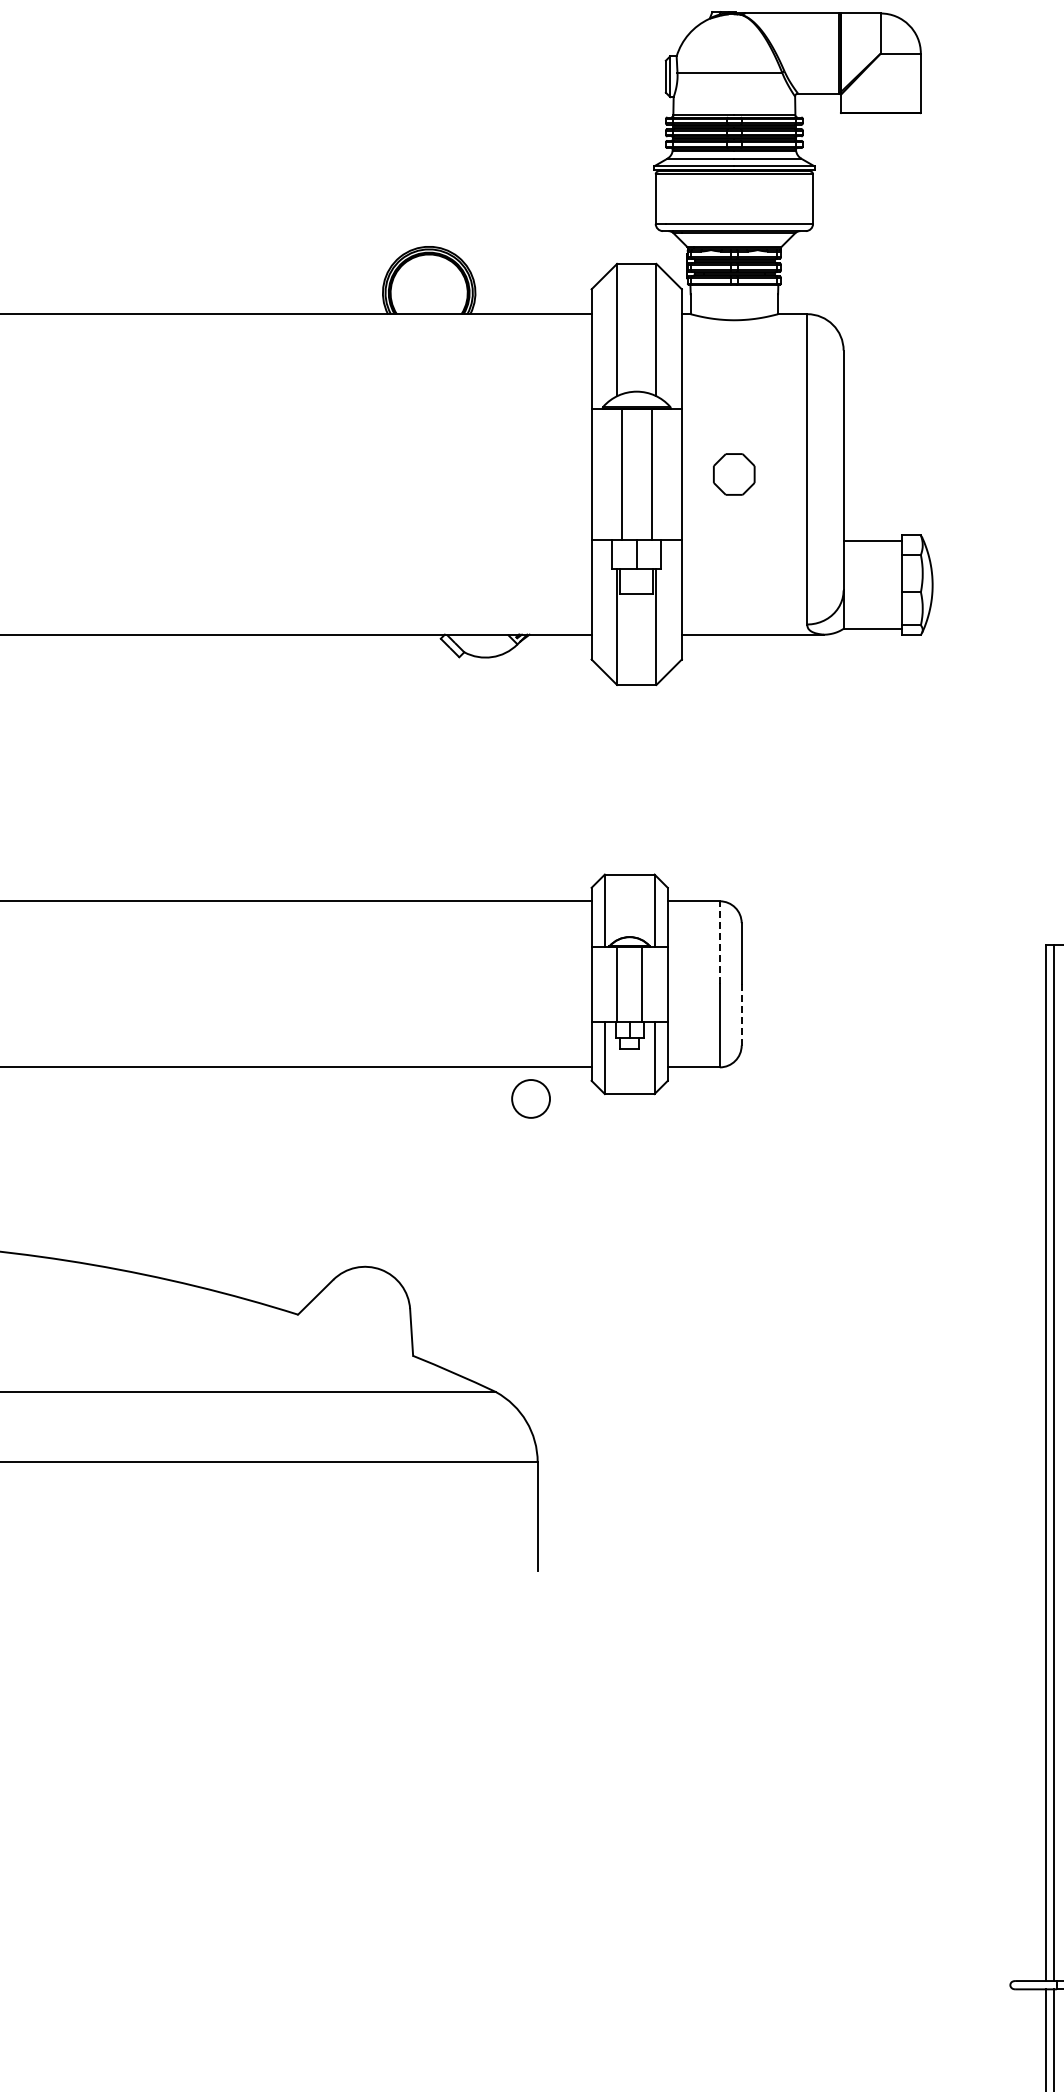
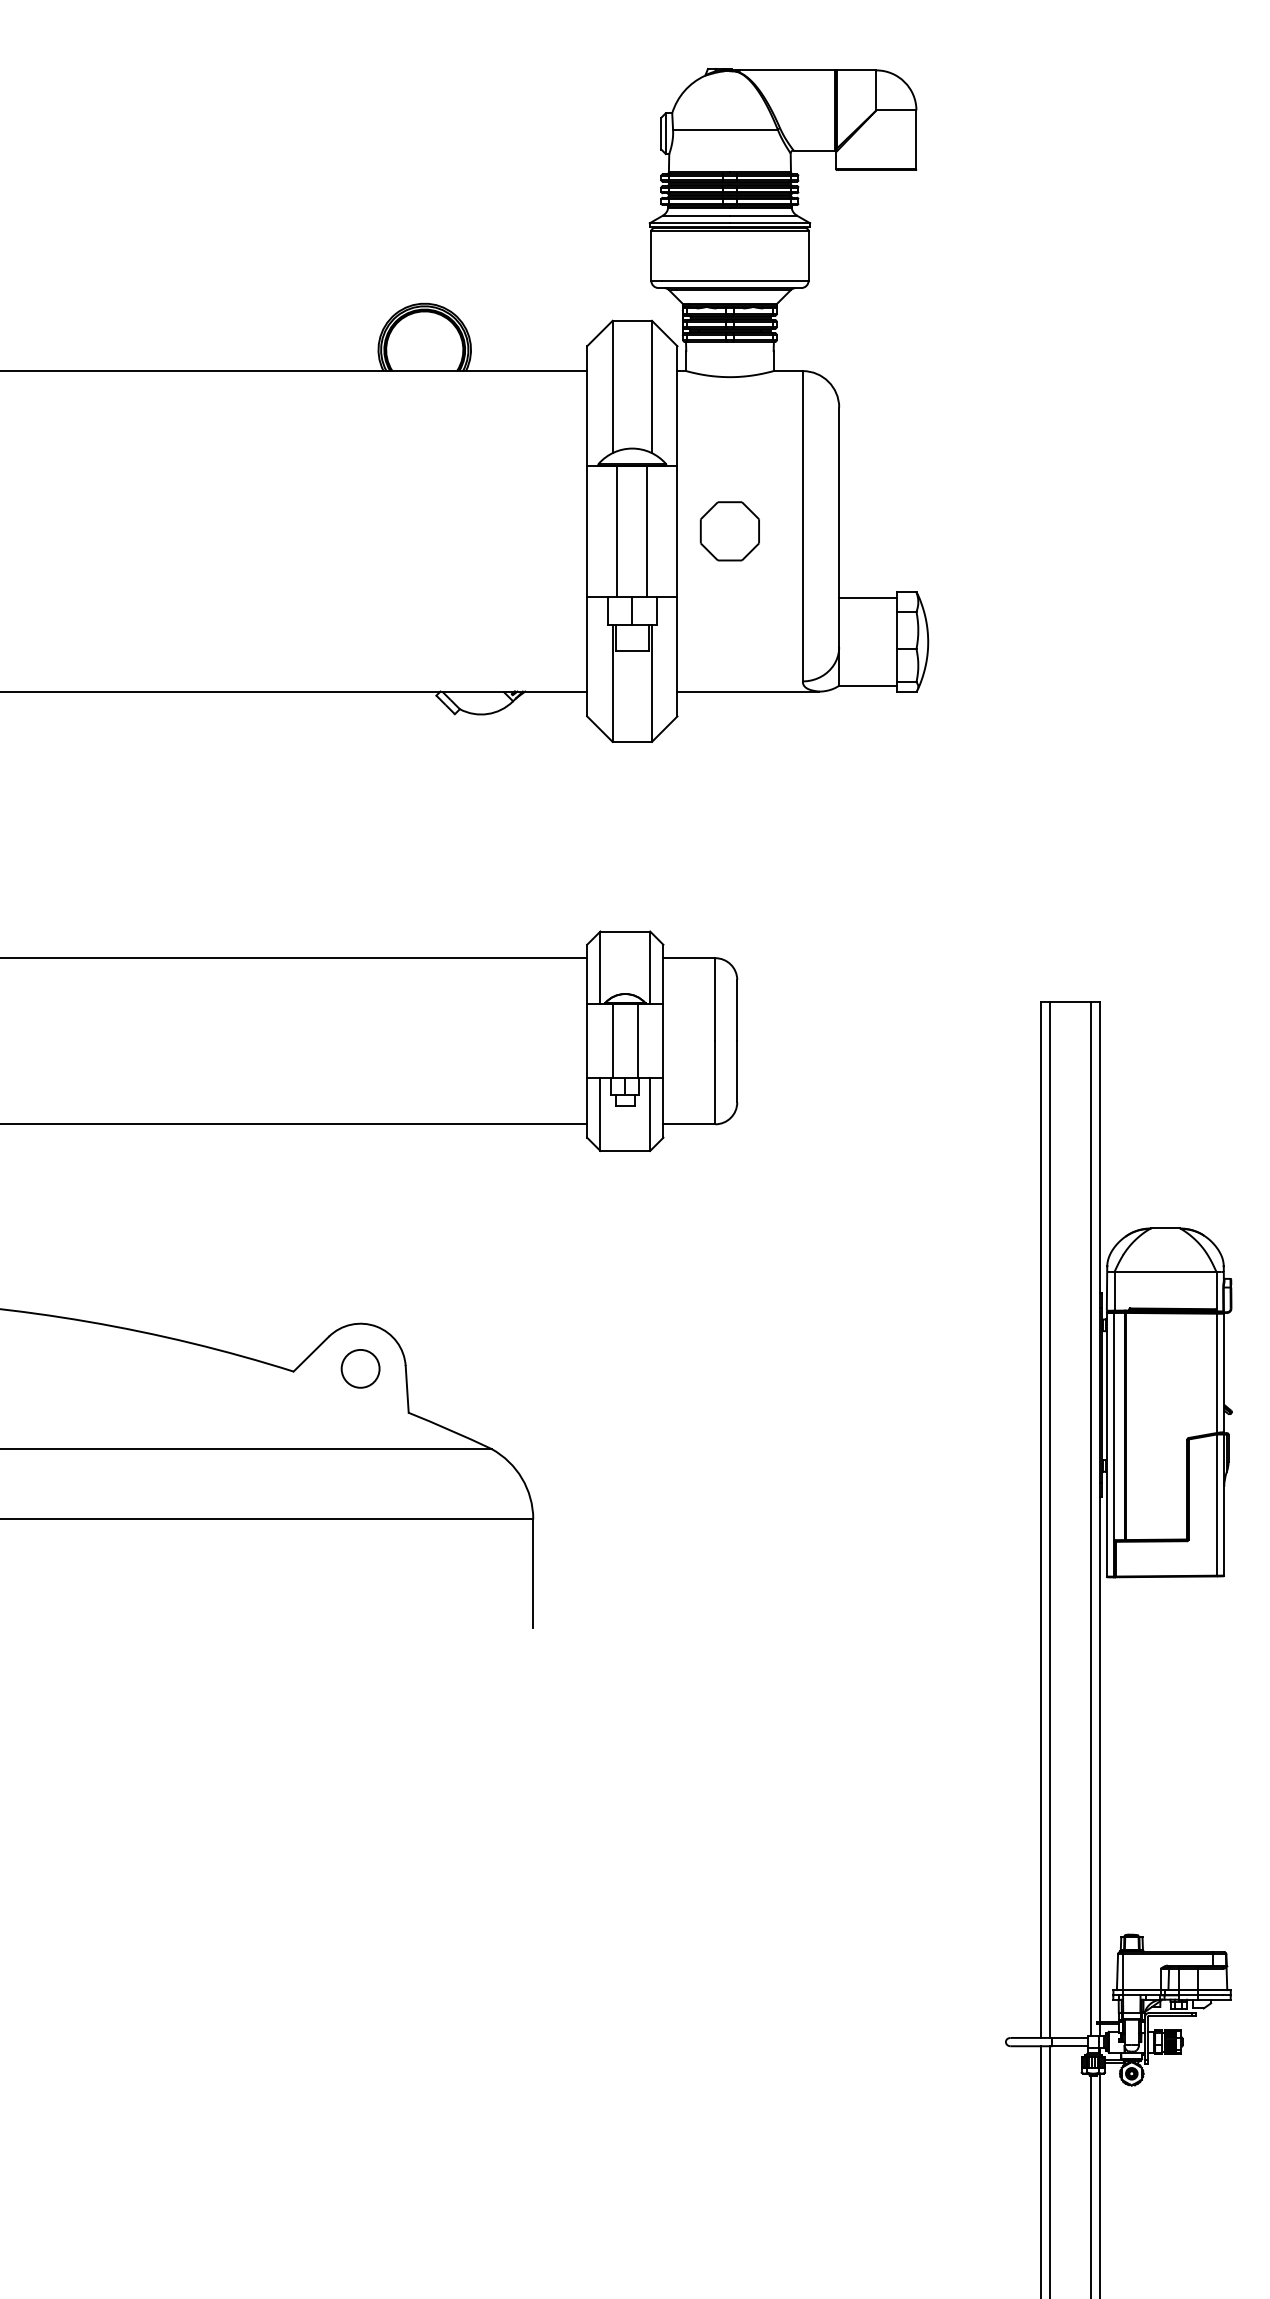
part: (733, 474) -> (729, 531), size x1.43
line: (719, 942) -> (715, 999), dashed -> solid
line: (741, 1014) -> (737, 1071), dashed -> solid
circle: (530, 1098) -> (360, 1368), moved

